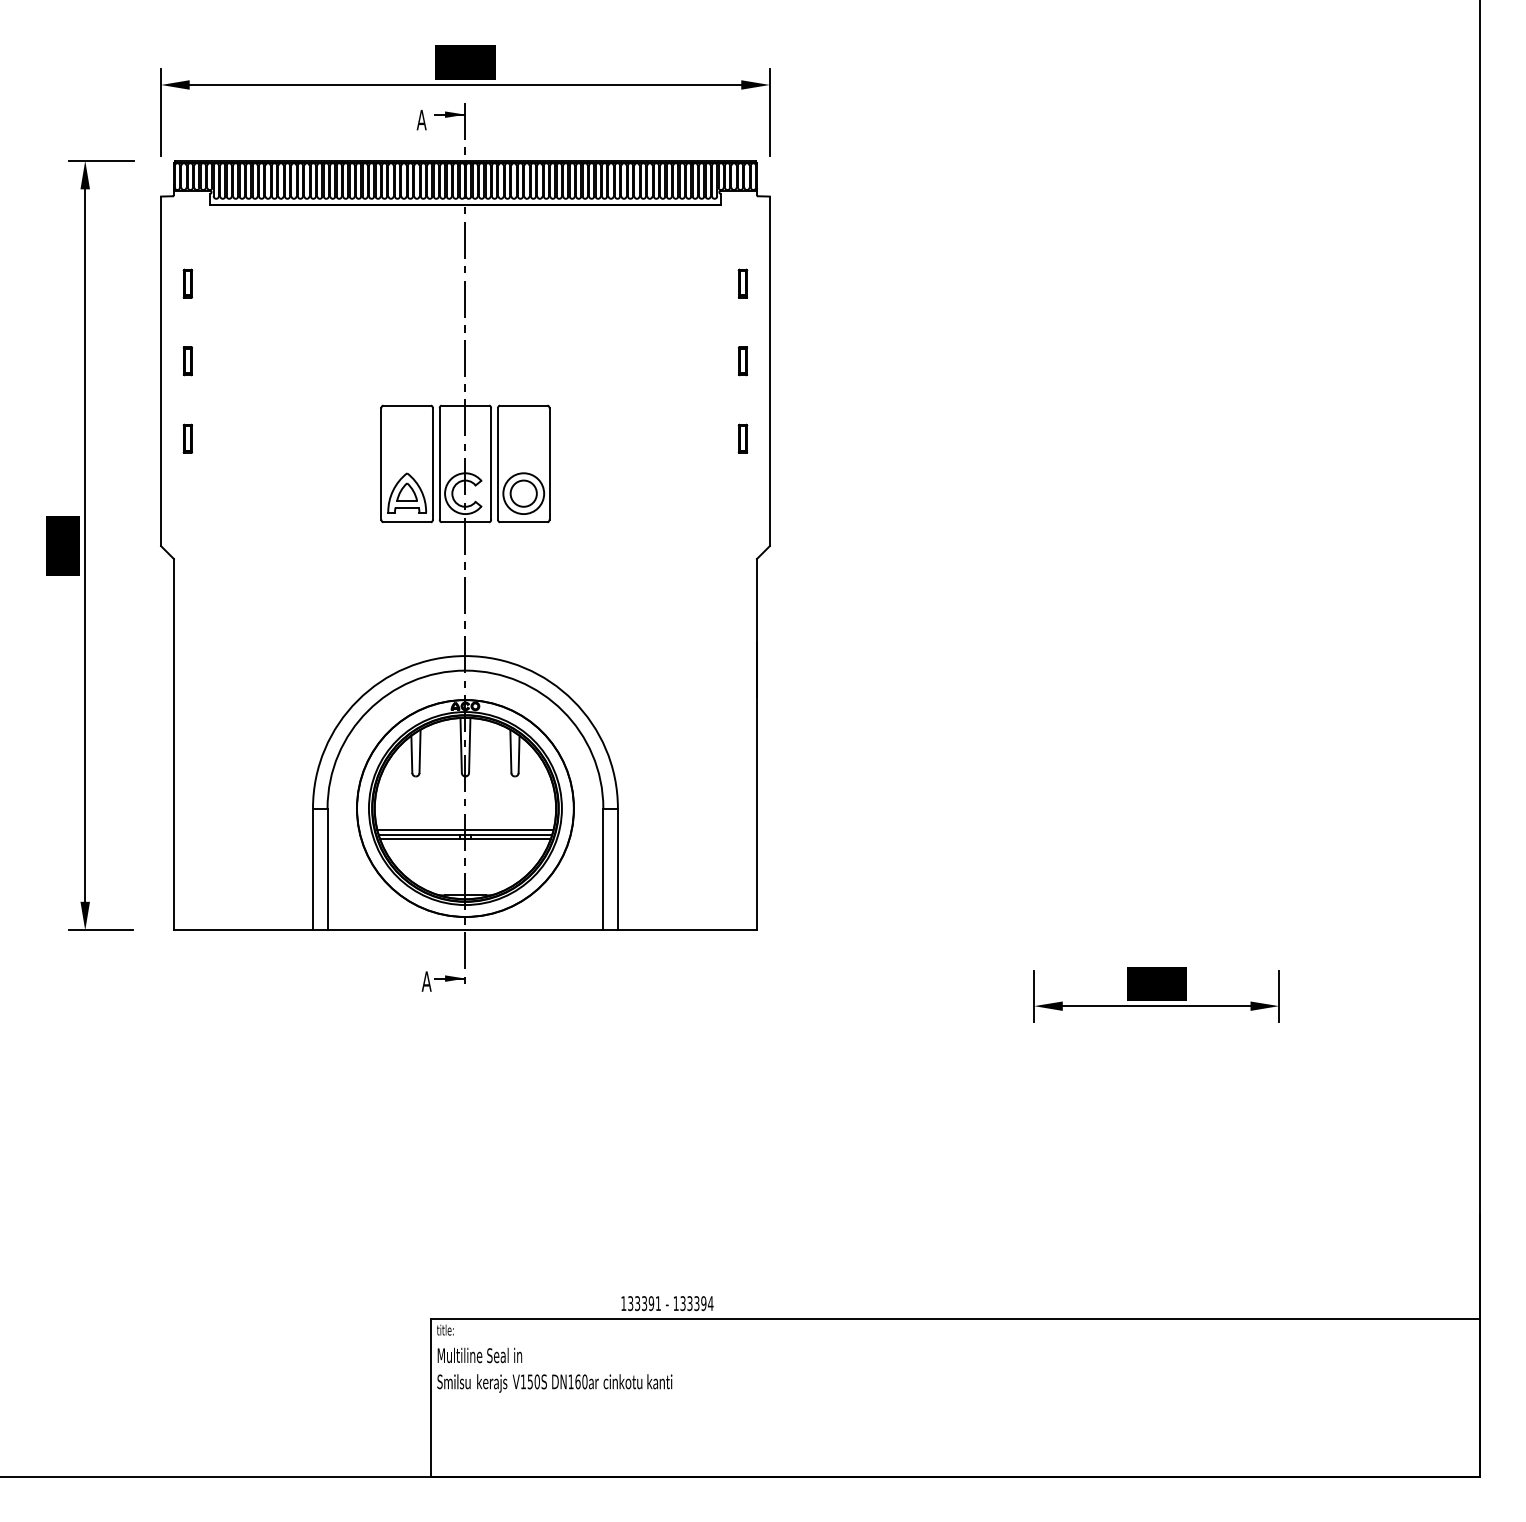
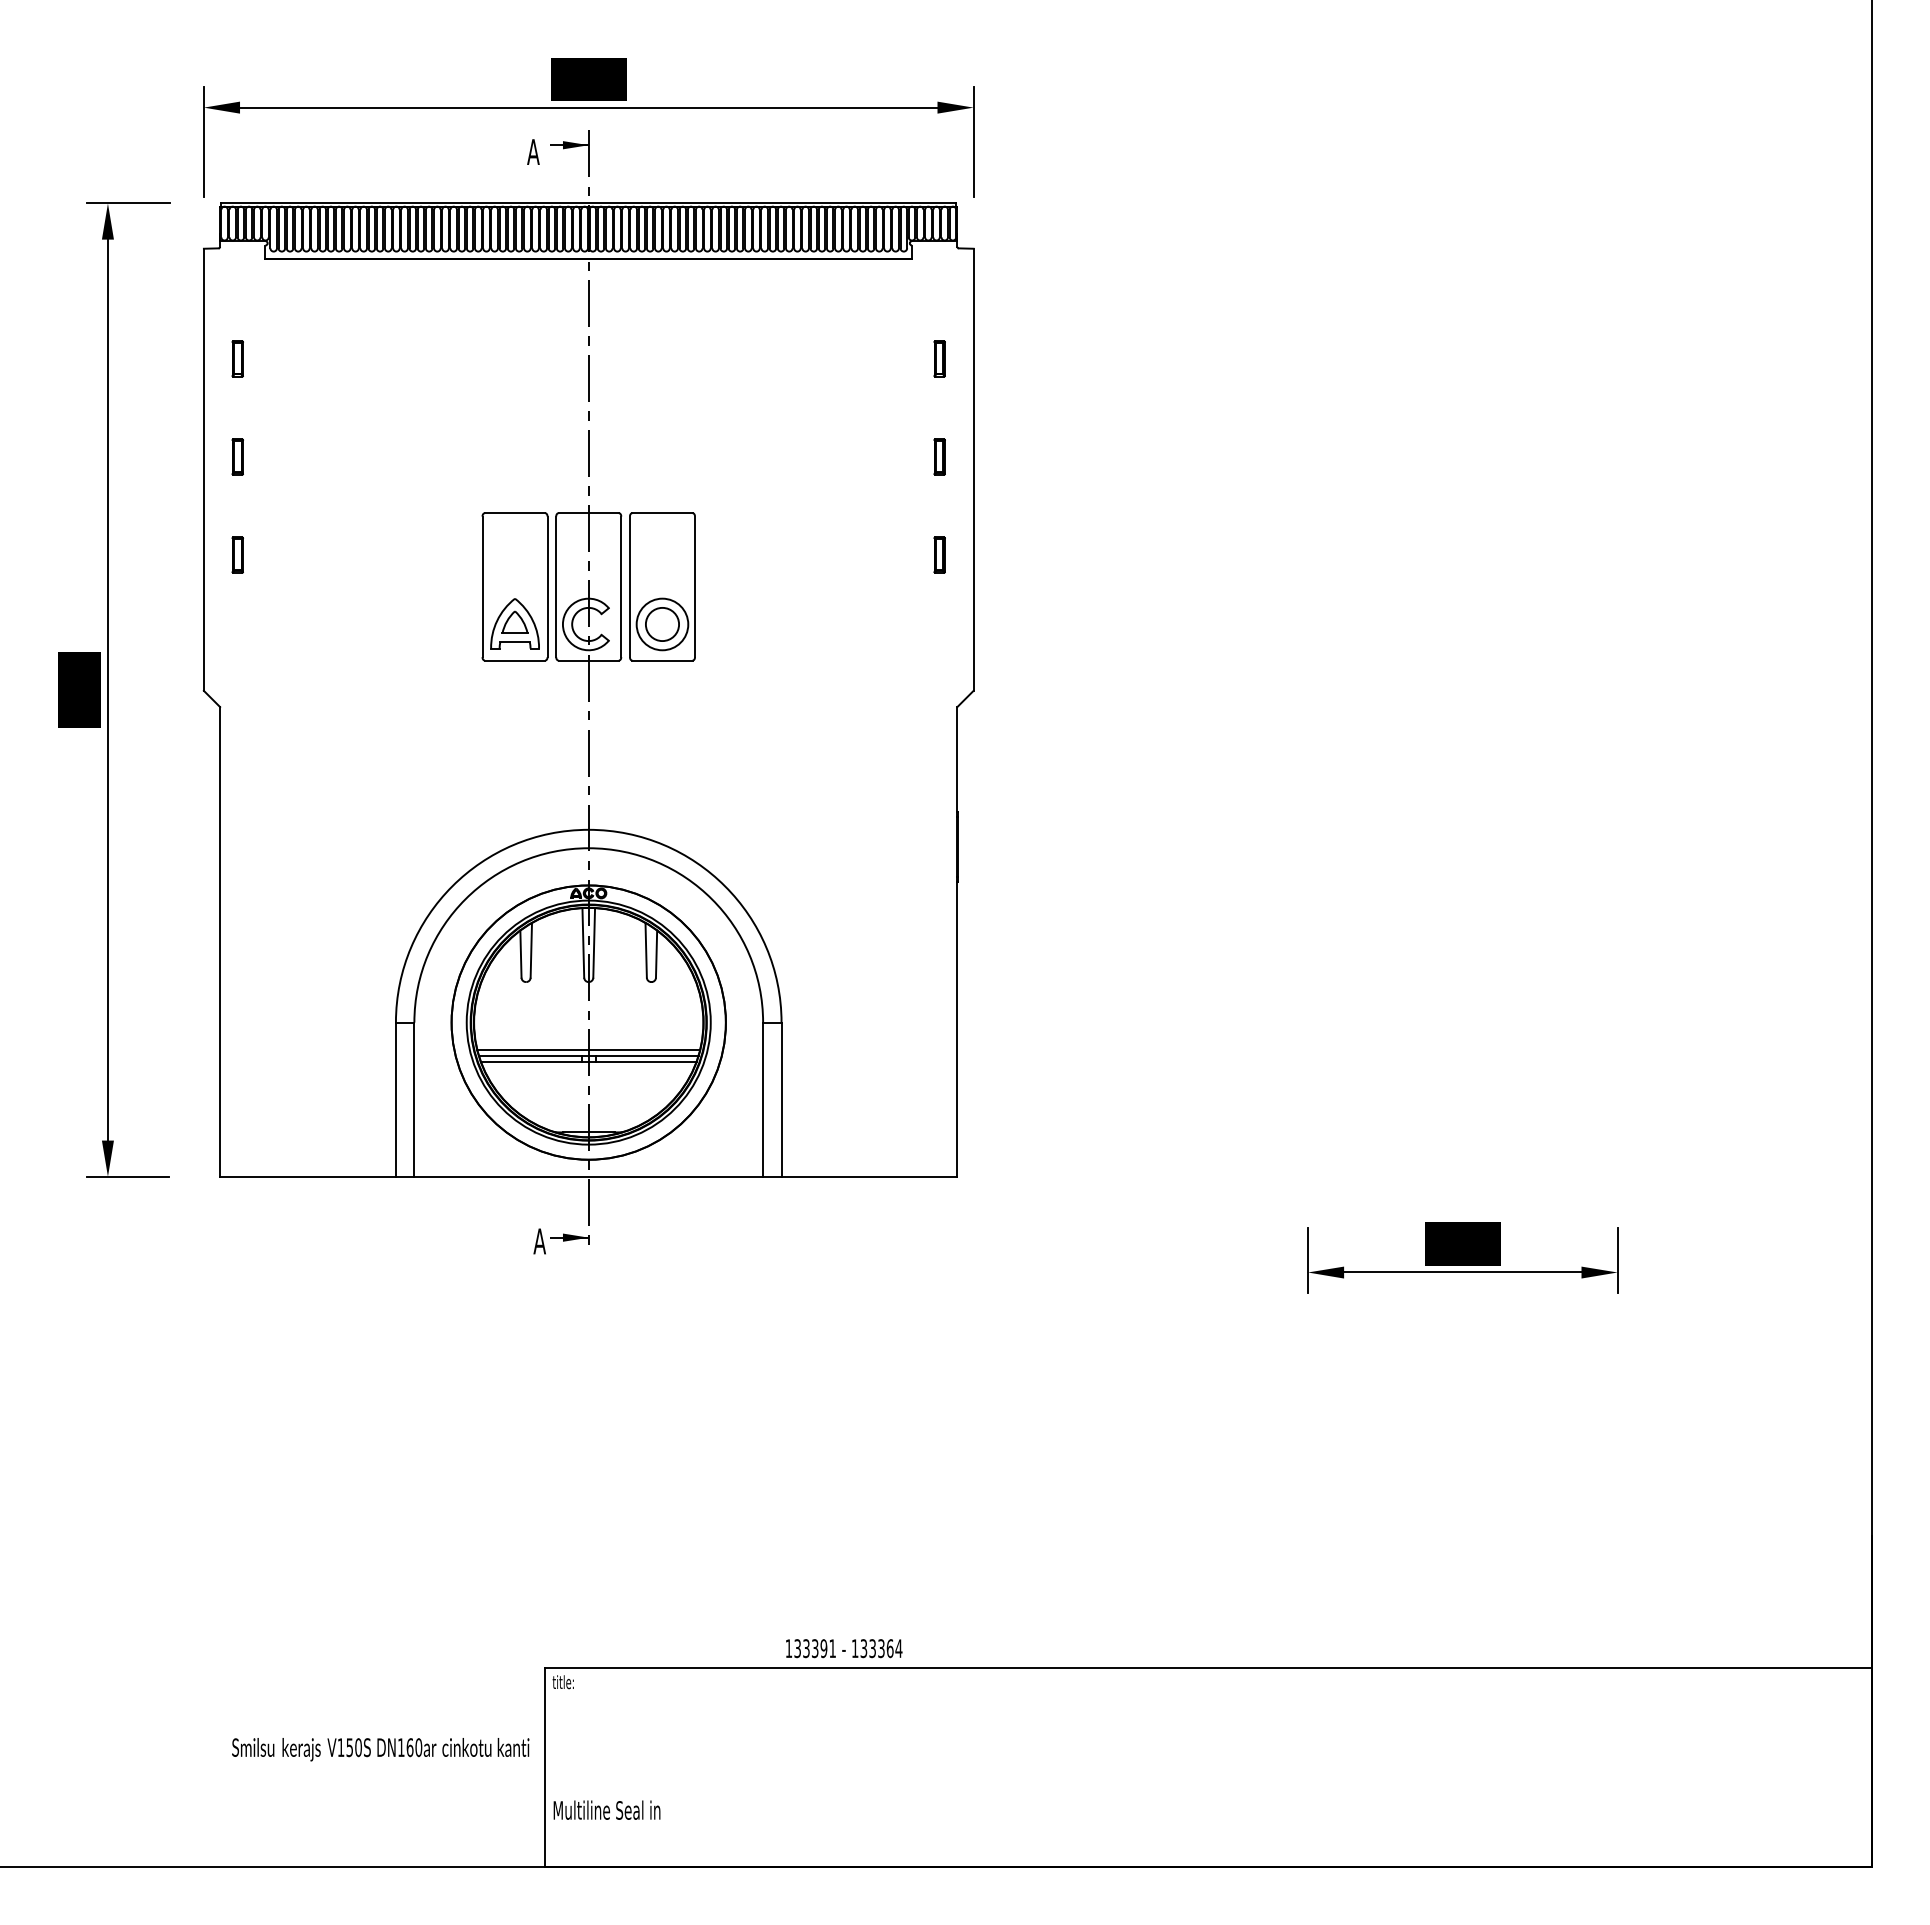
text: (703, 1303) -> (889, 1648), 133394 -> 133364
text: (479, 1354) -> (606, 1809), moved
text: (554, 1383) -> (380, 1749), moved

